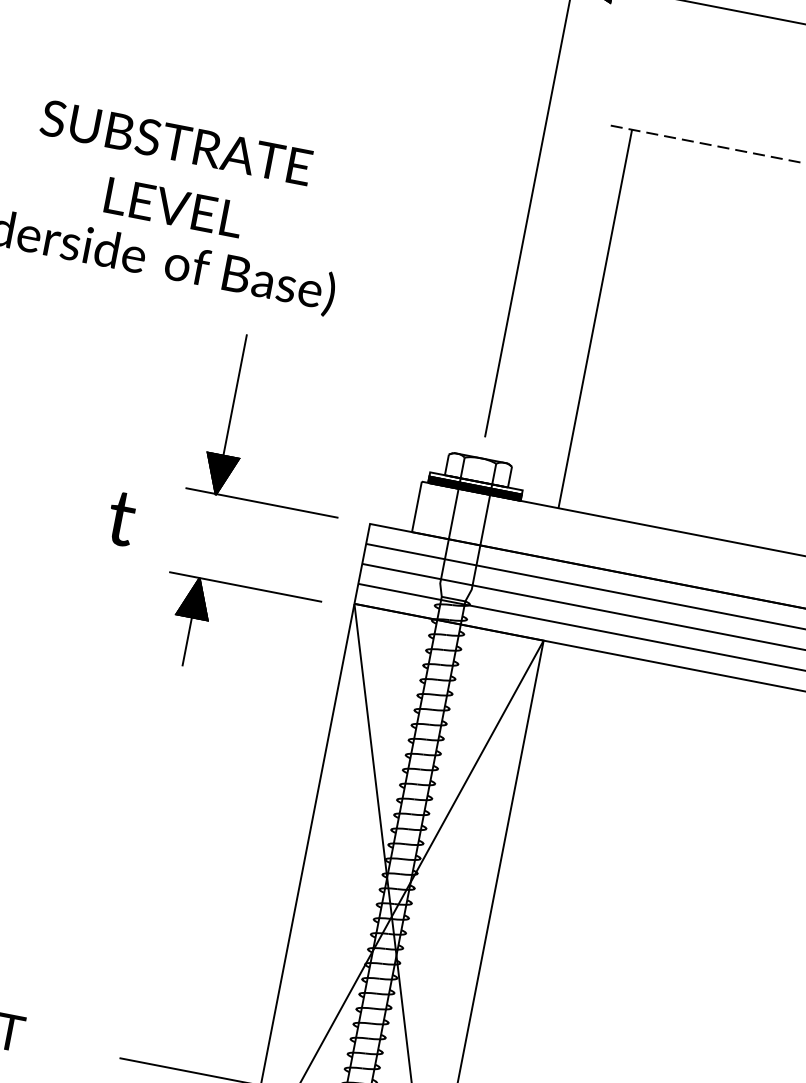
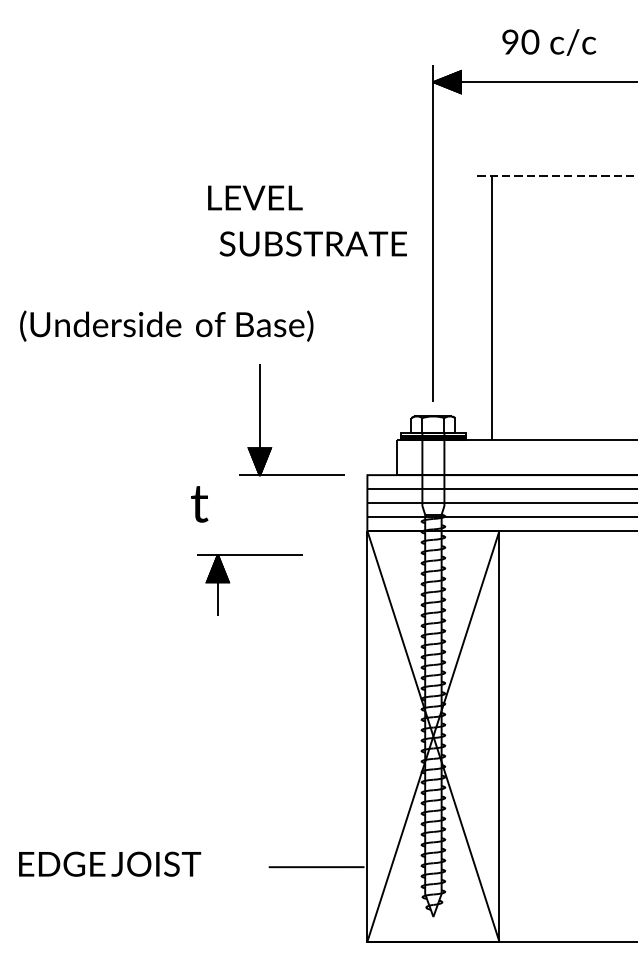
text: (175, 141) -> (312, 243), moved
text: (174, 207) -> (255, 197), moved
part: (209, 622) -> (230, 583), moved

